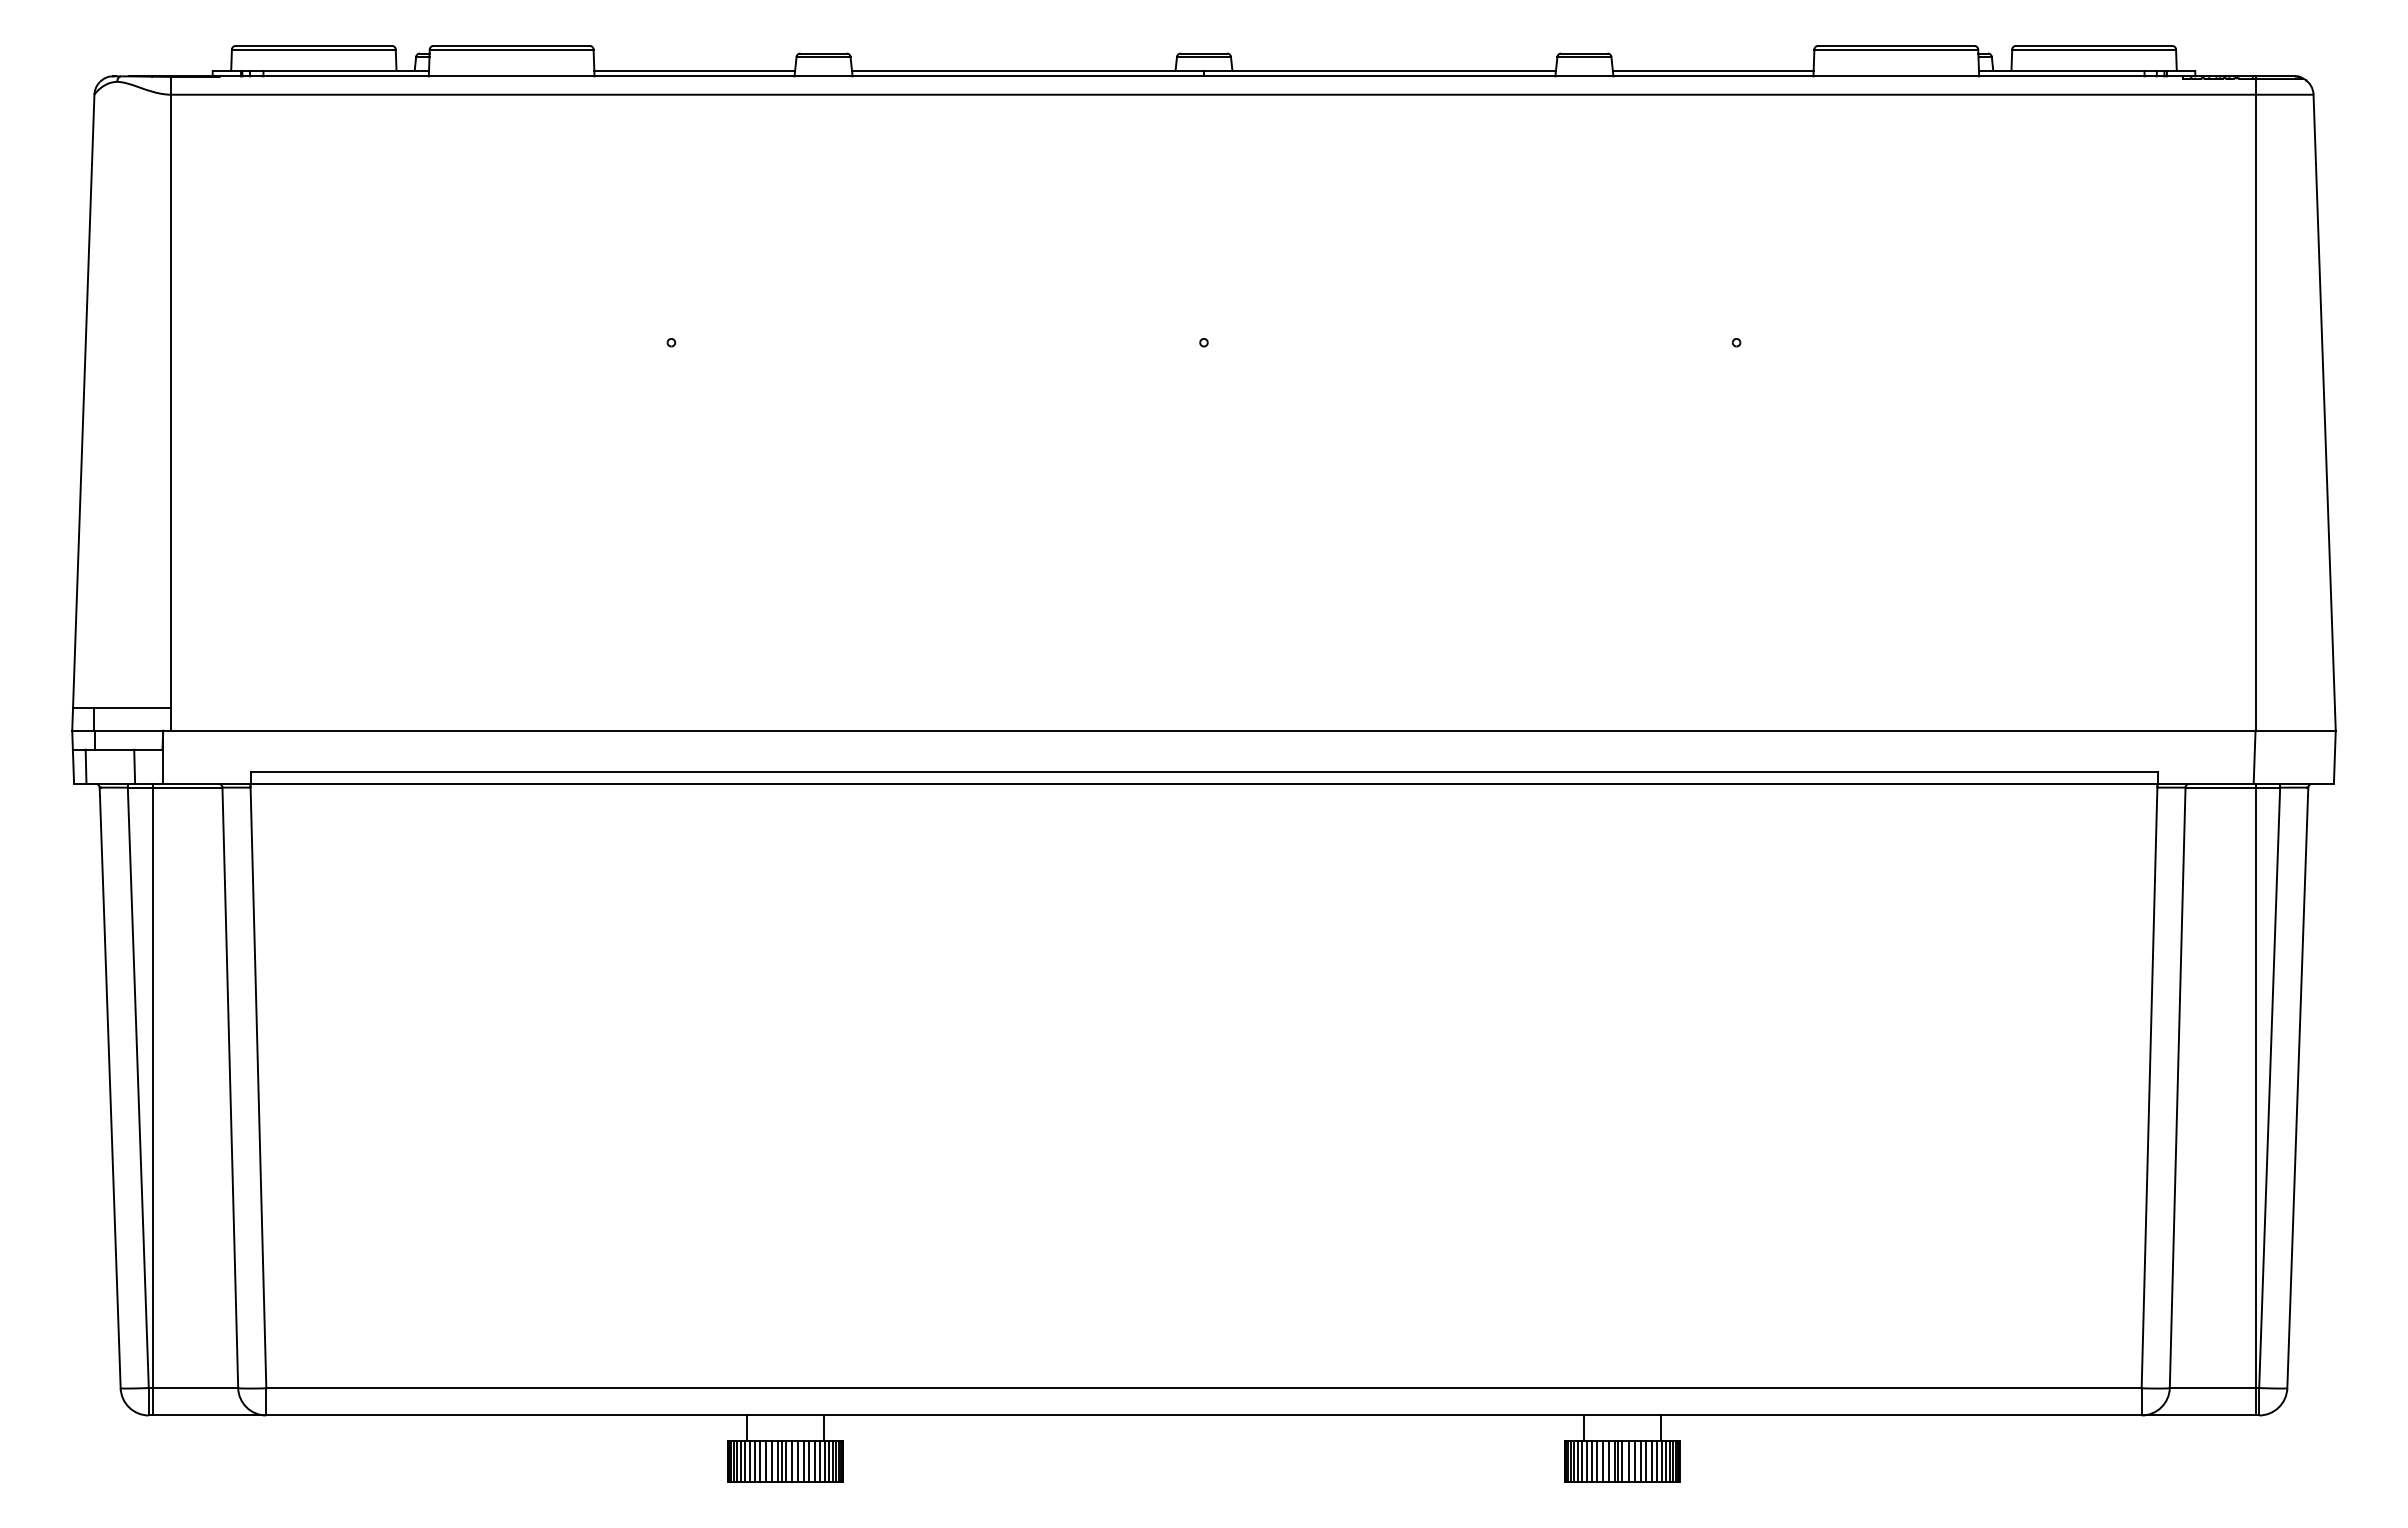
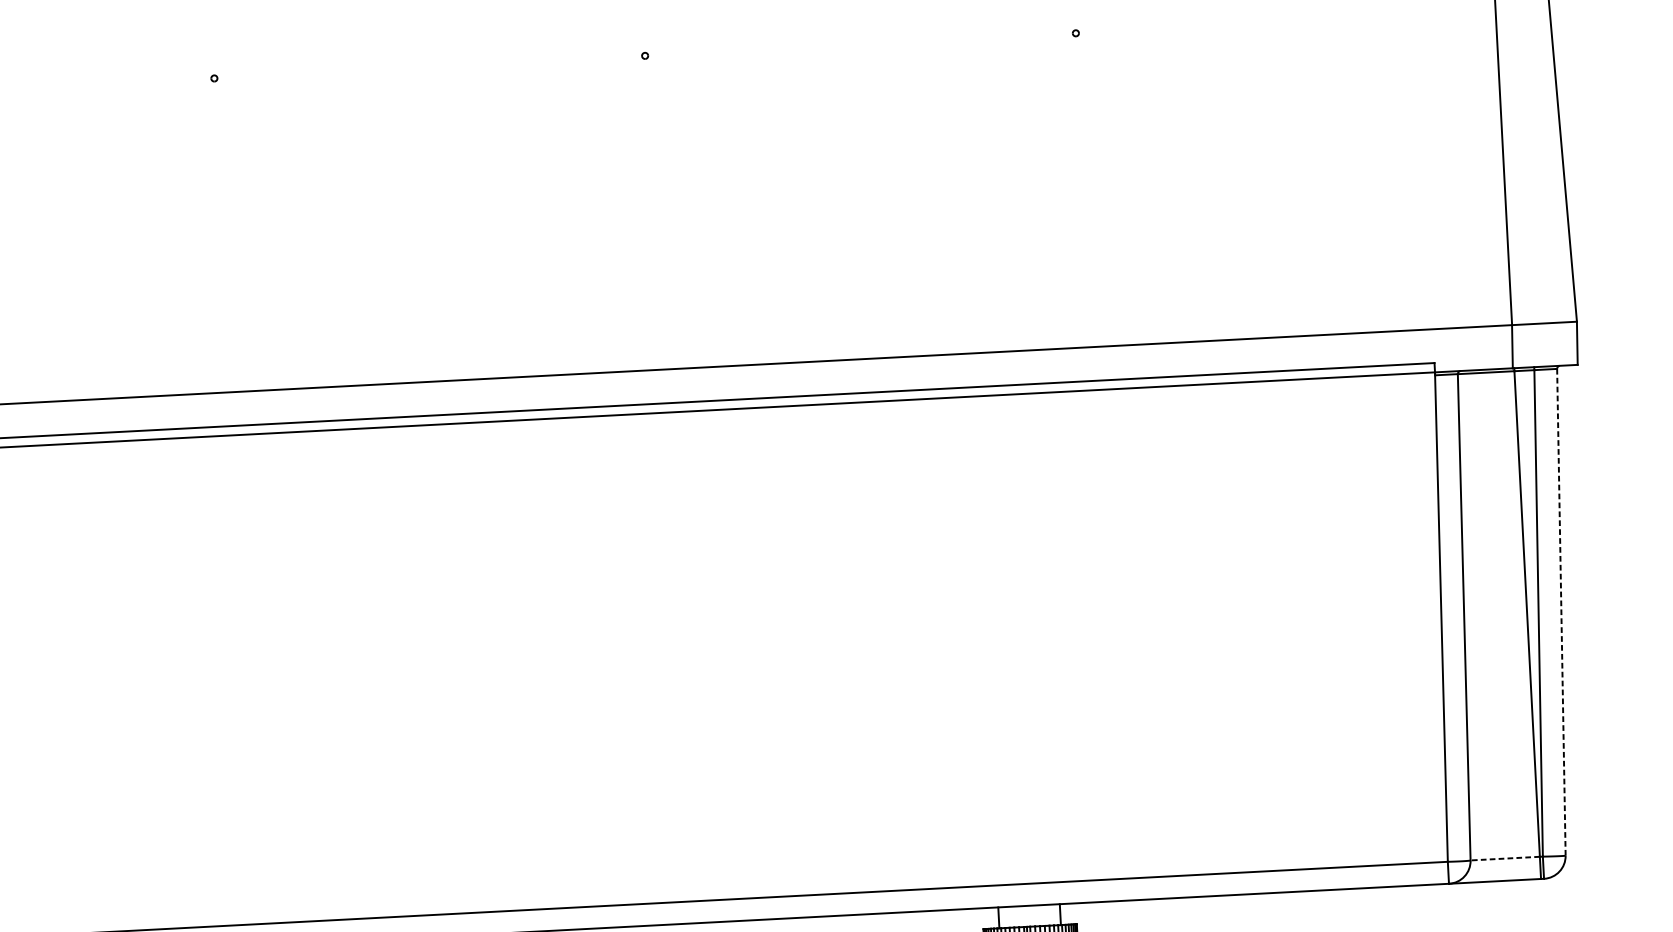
line: (2297, 1087) -> (1561, 611), solid -> dashed
line: (2212, 1388) -> (1505, 858), solid -> dashed

